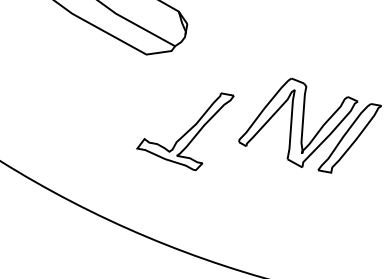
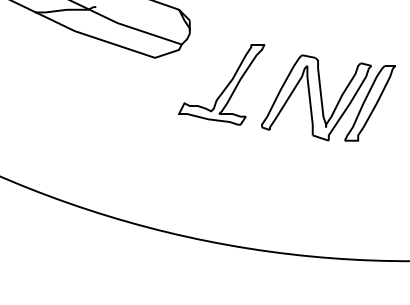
part: (184, 127) -> (221, 84), moved

